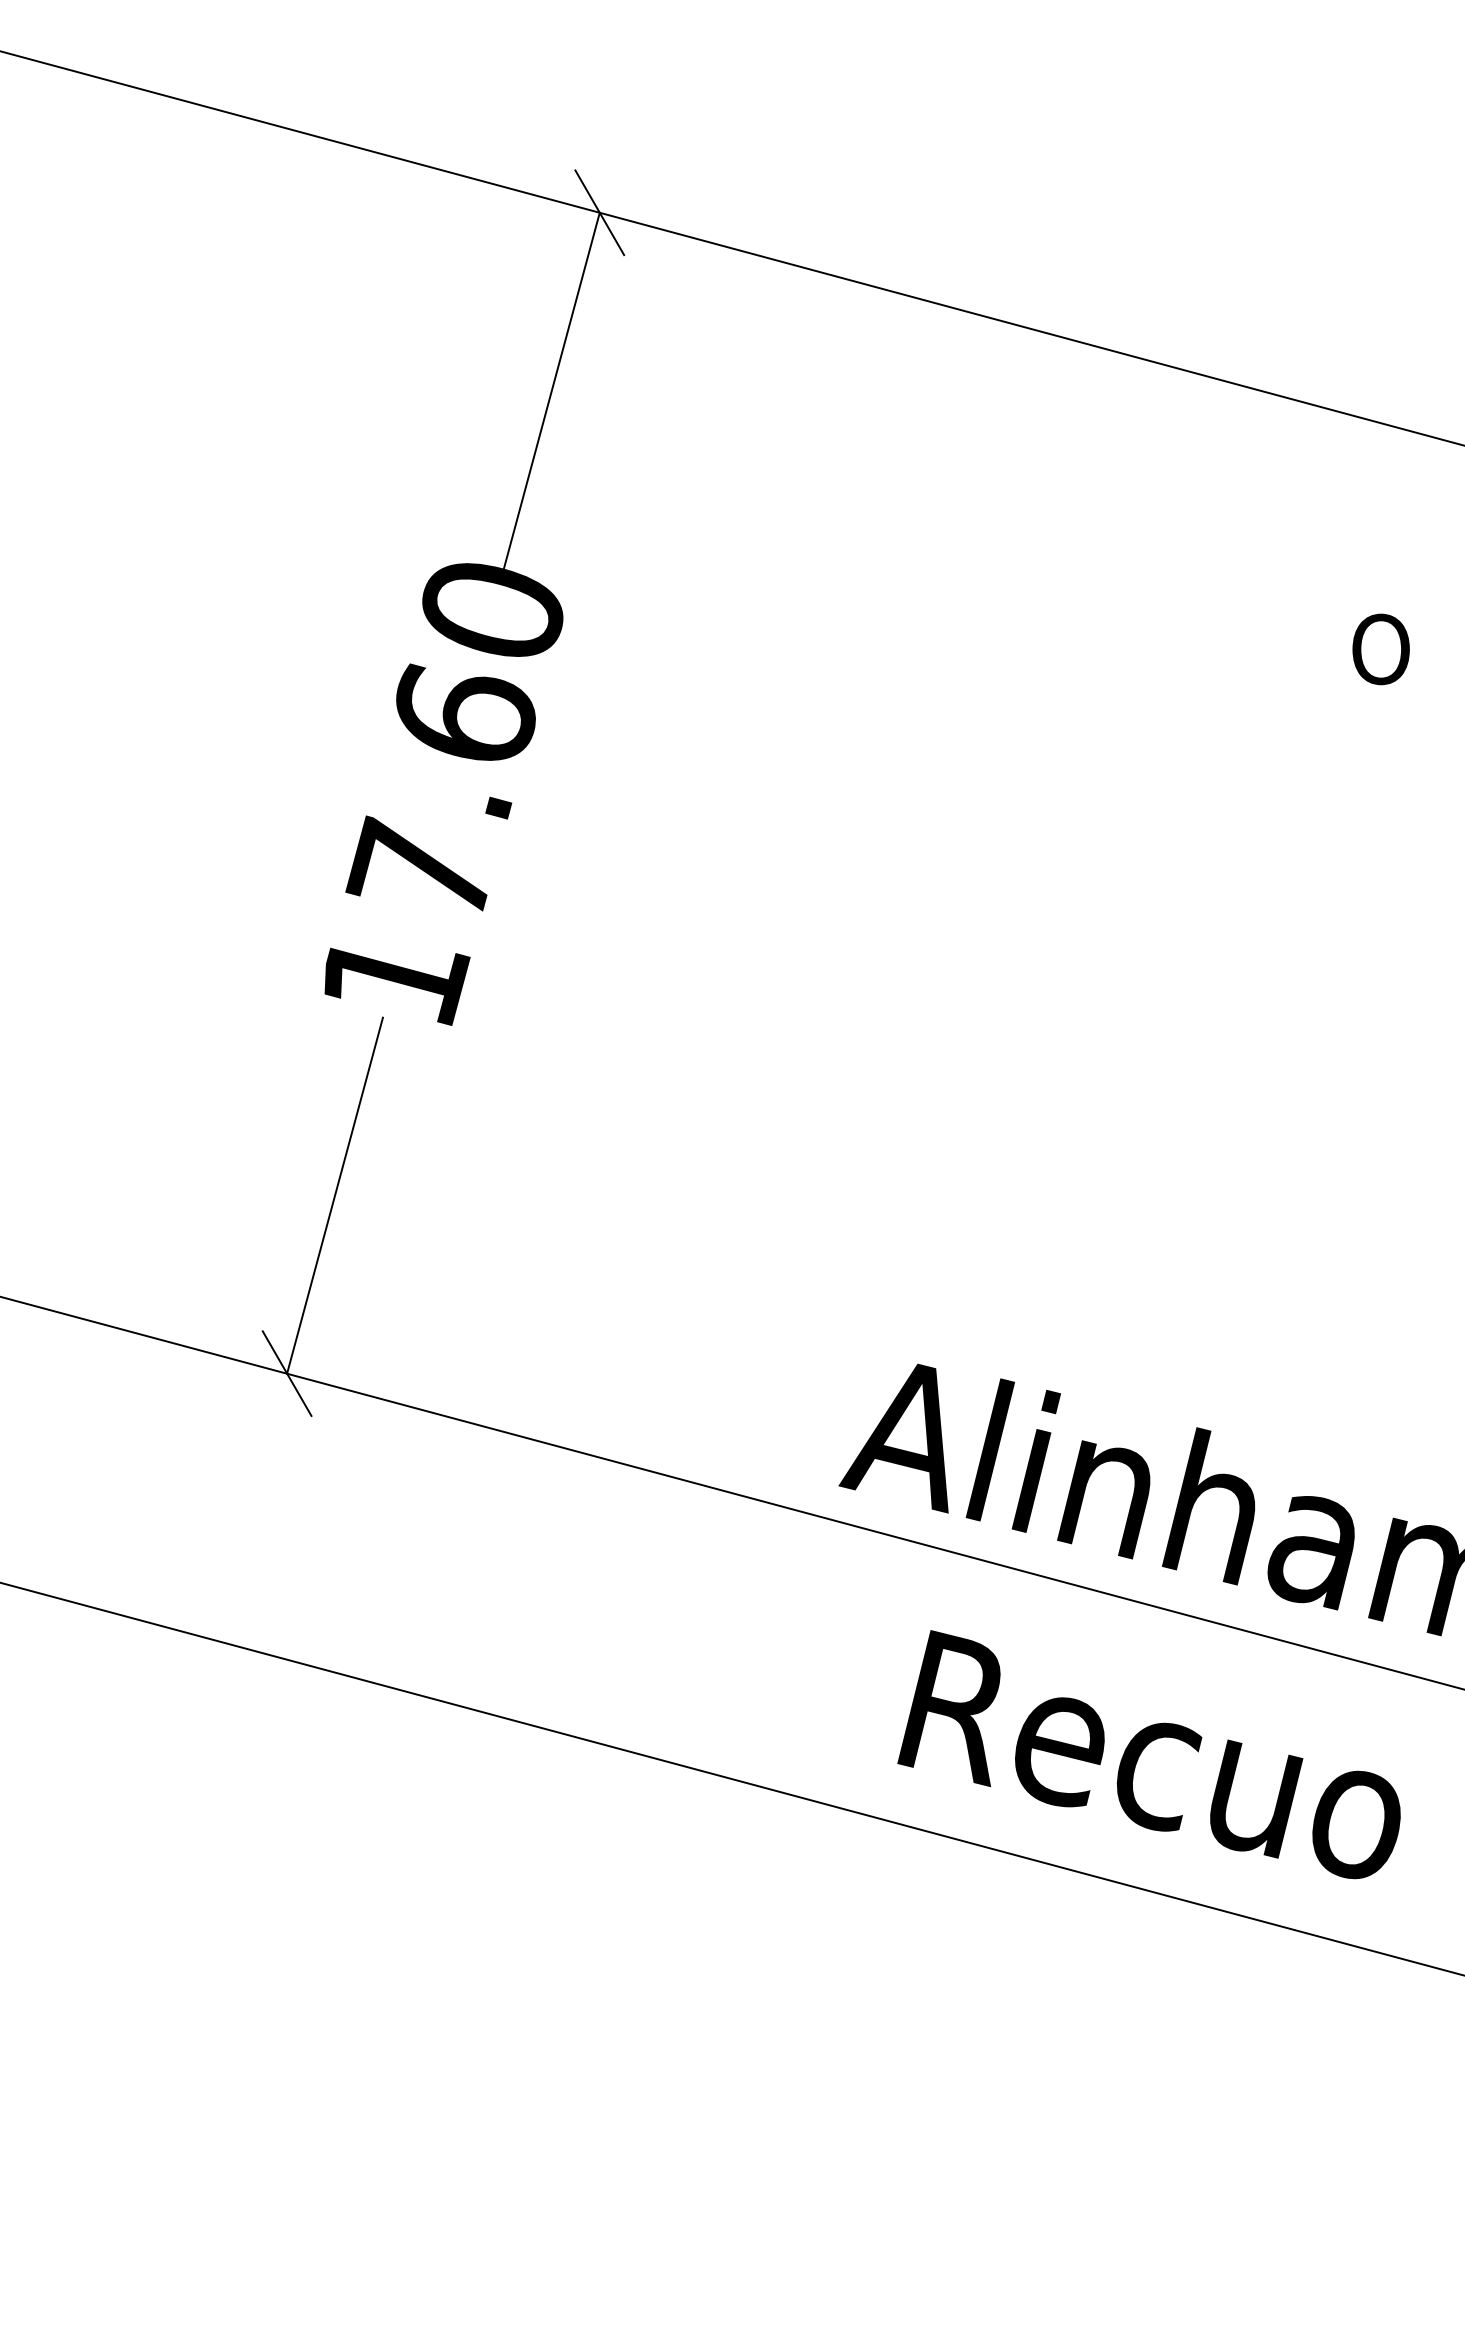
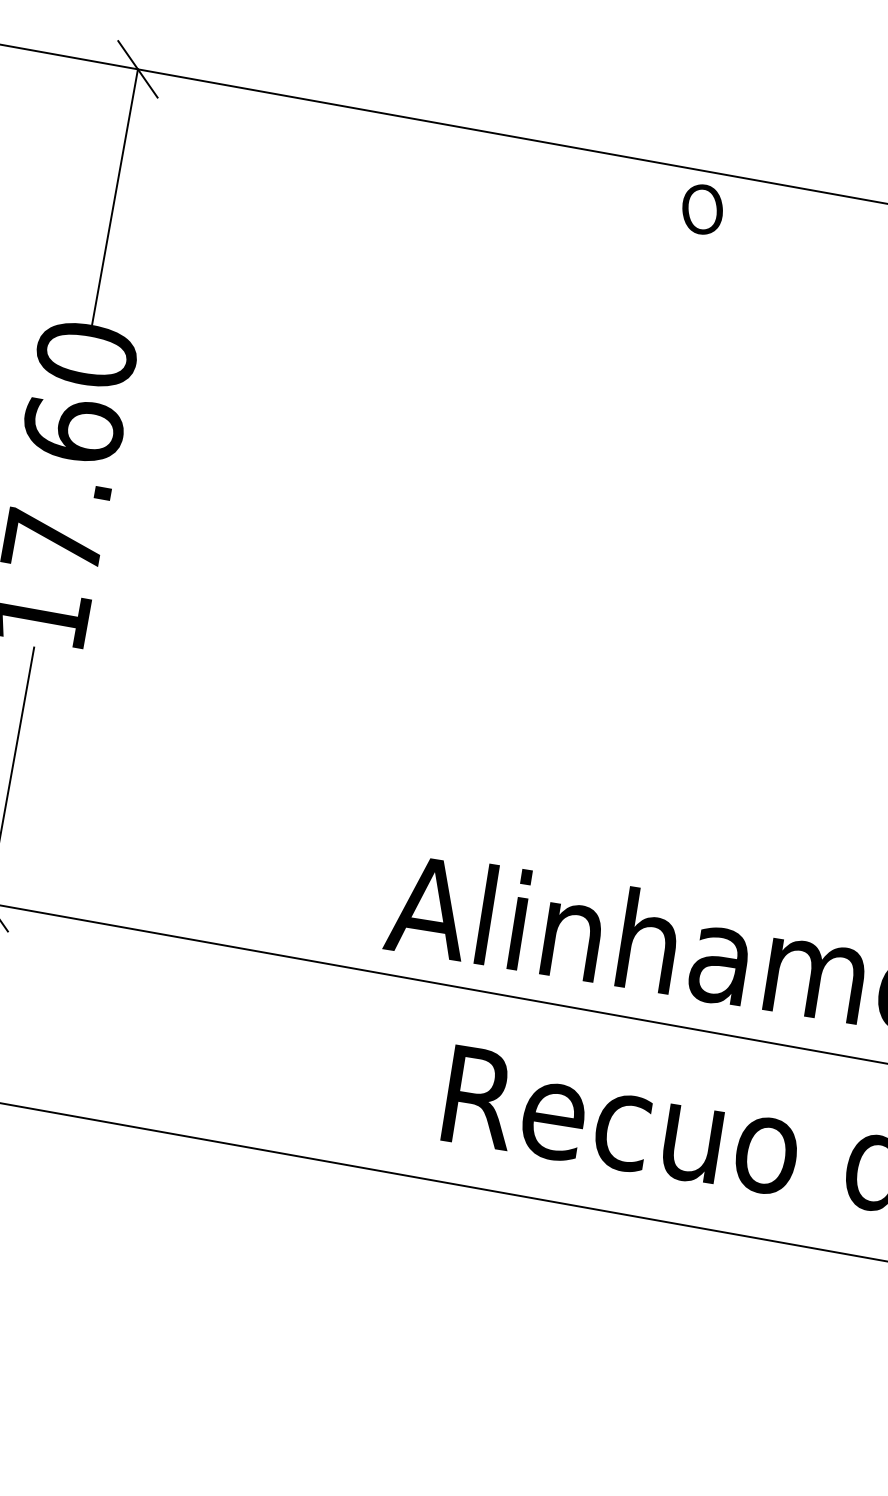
text: (1380, 649) -> (702, 209), moved

